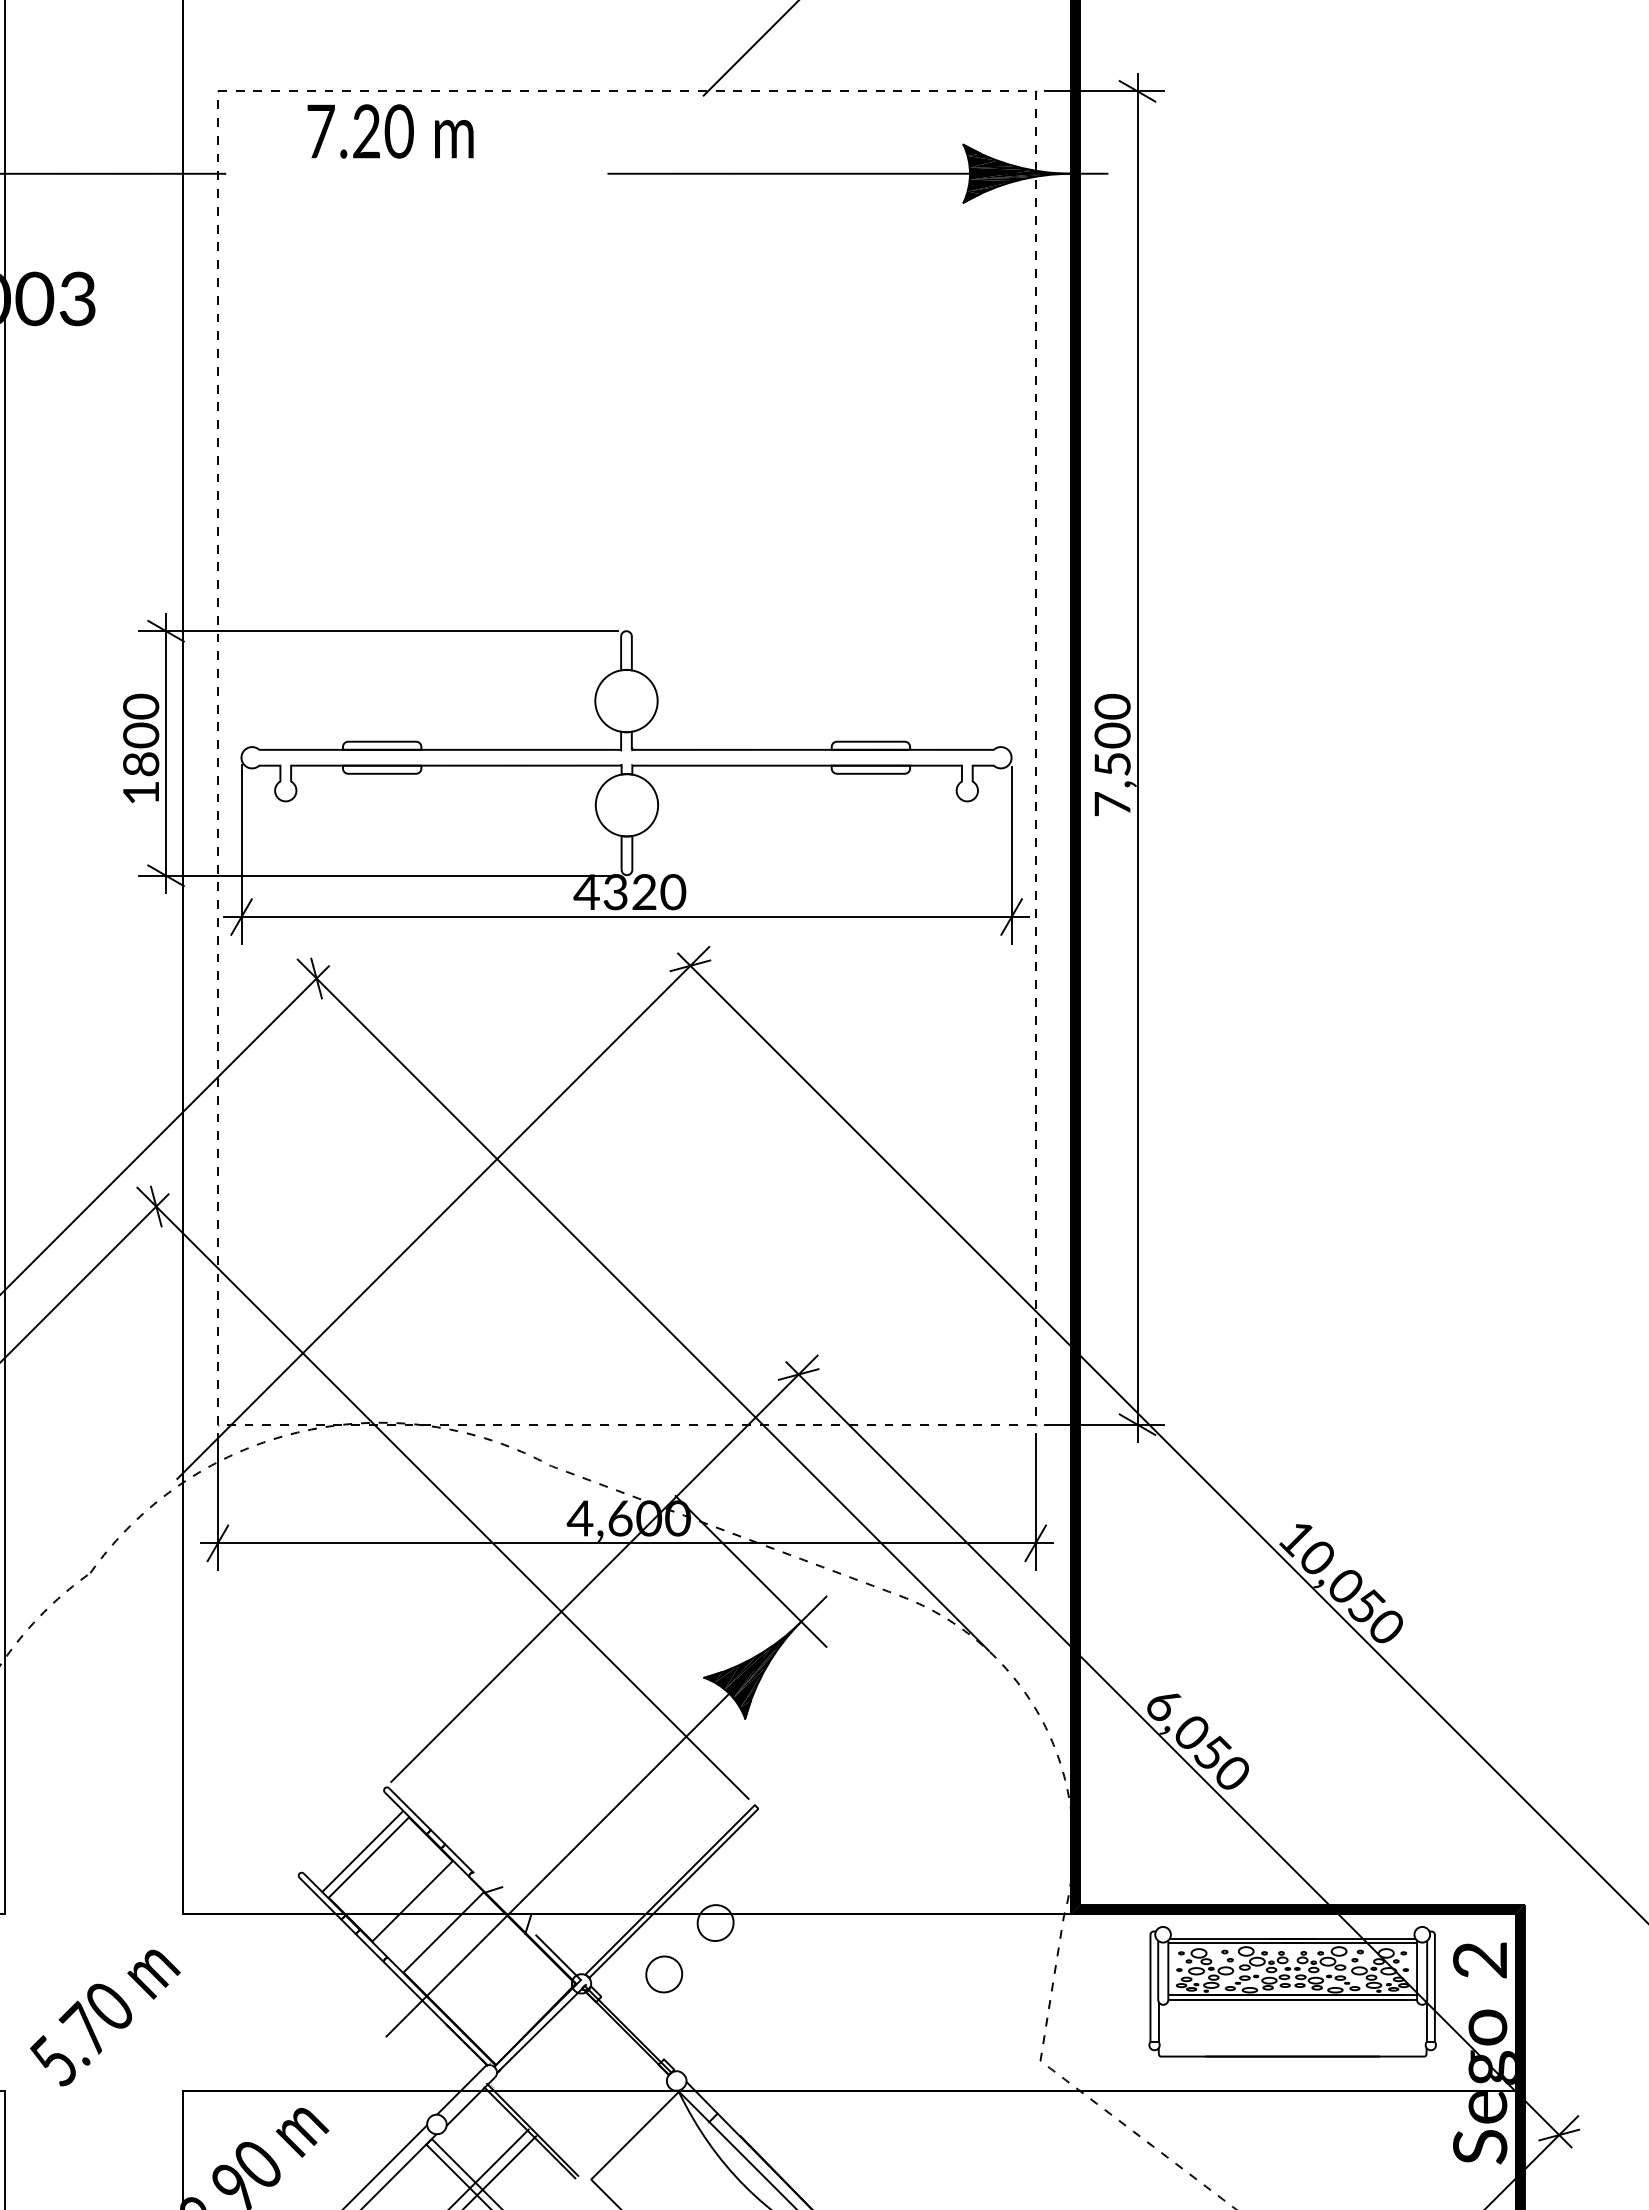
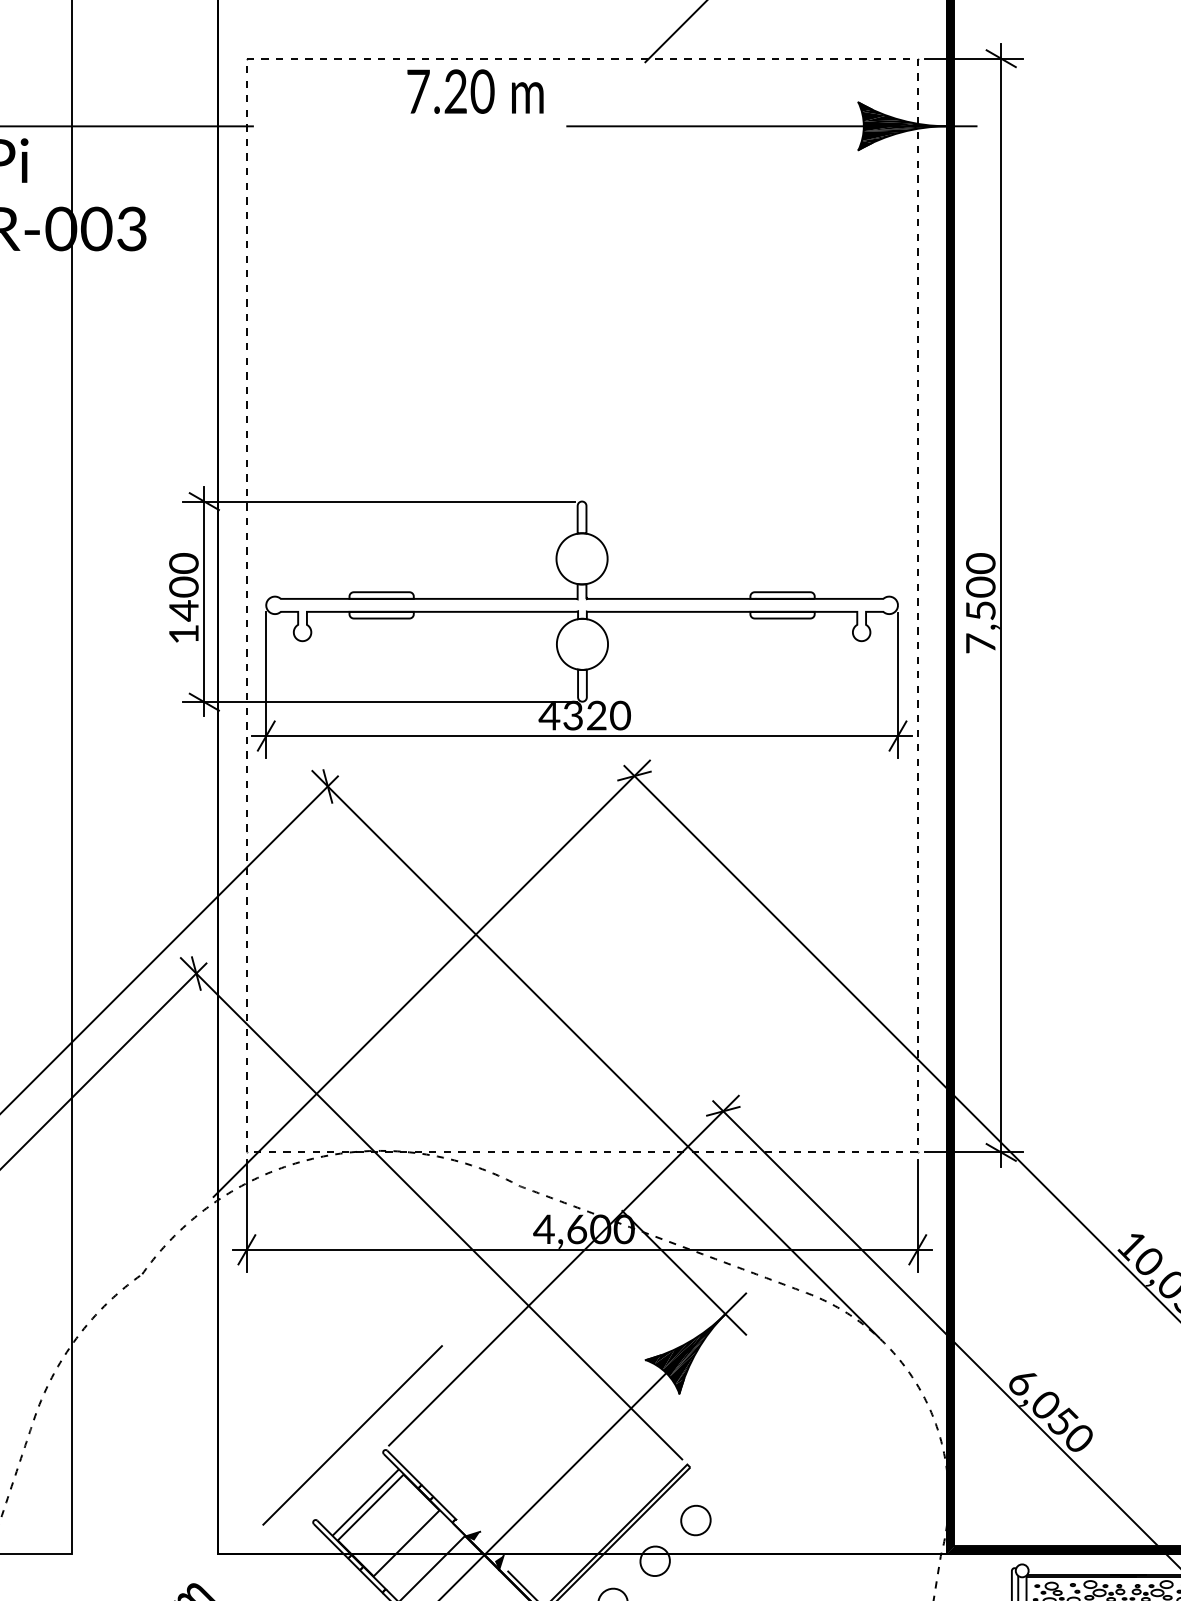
text: (390, 131) -> (475, 91), moved
text: (141, 764) -> (184, 610), 1800 -> 1400
line: (346, 1769) -> (352, 1435), added
part: (765, 1873) -> (696, 1520), added
fill: (493, 1892) -> (472, 1536), added
fill: (525, 1924) -> (499, 1562), added

